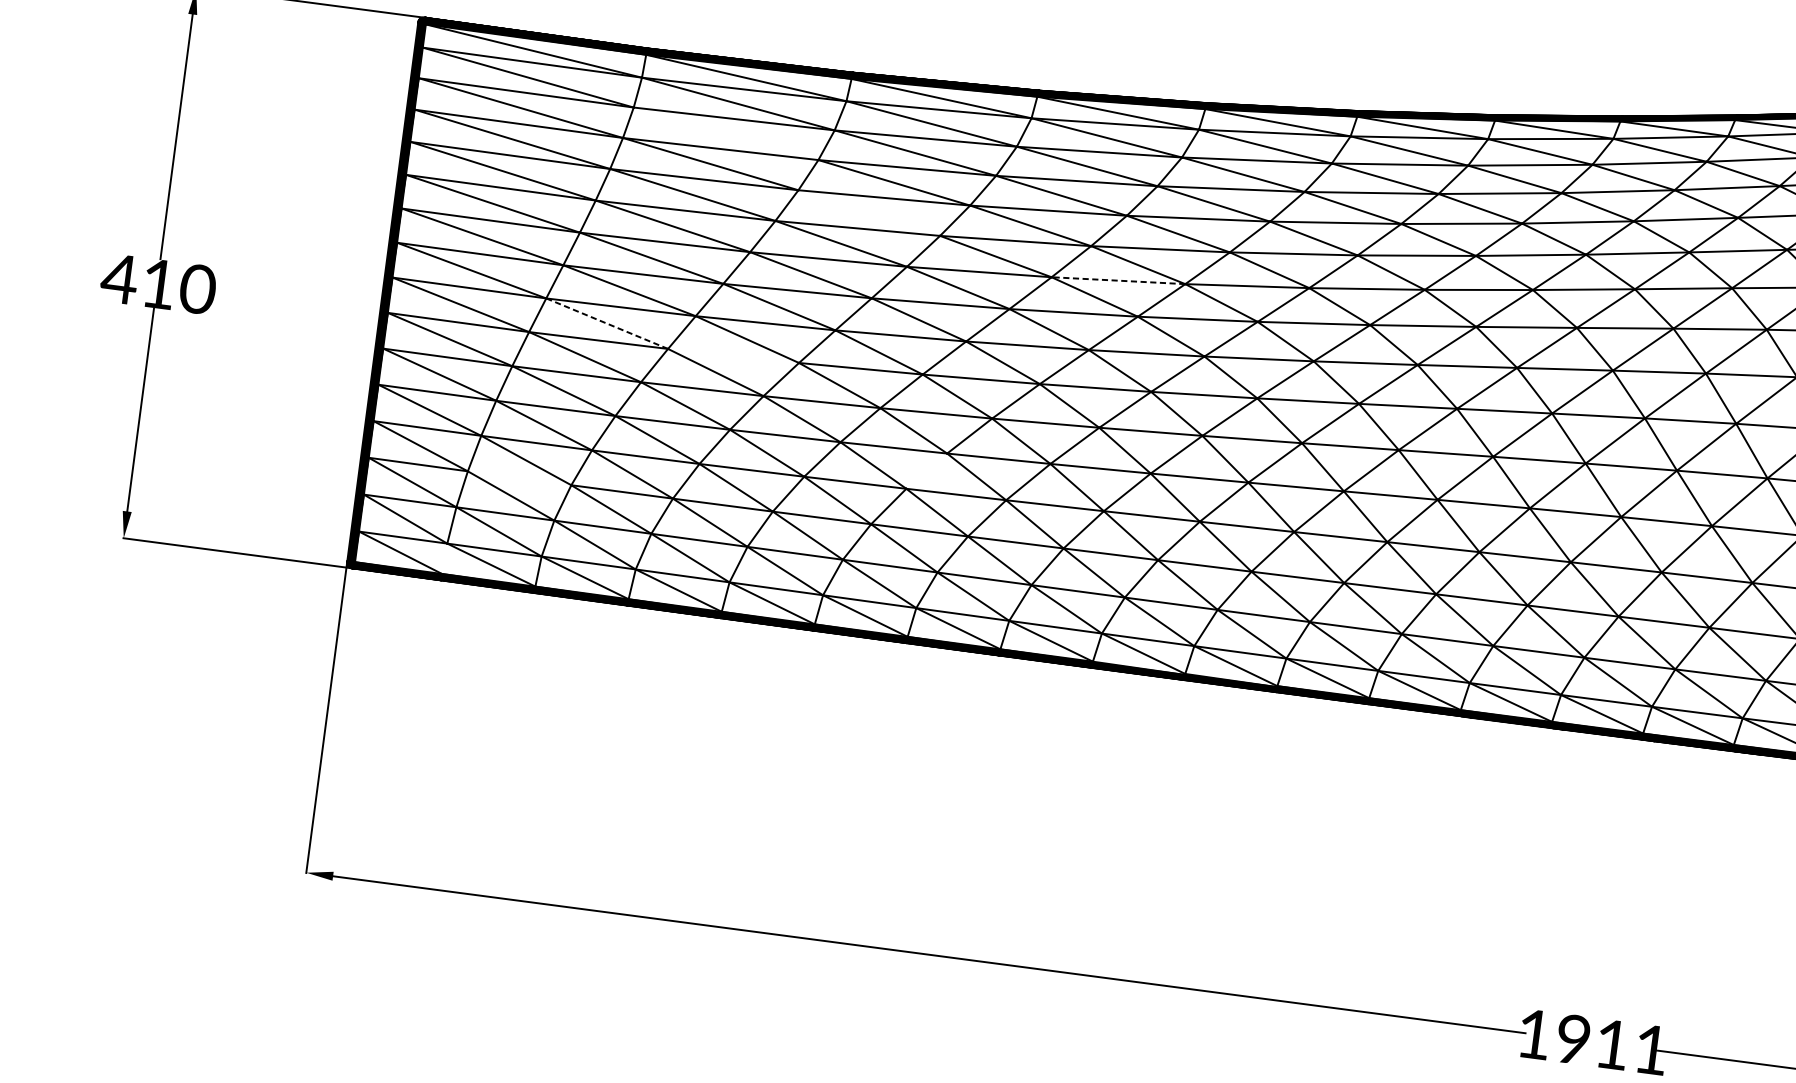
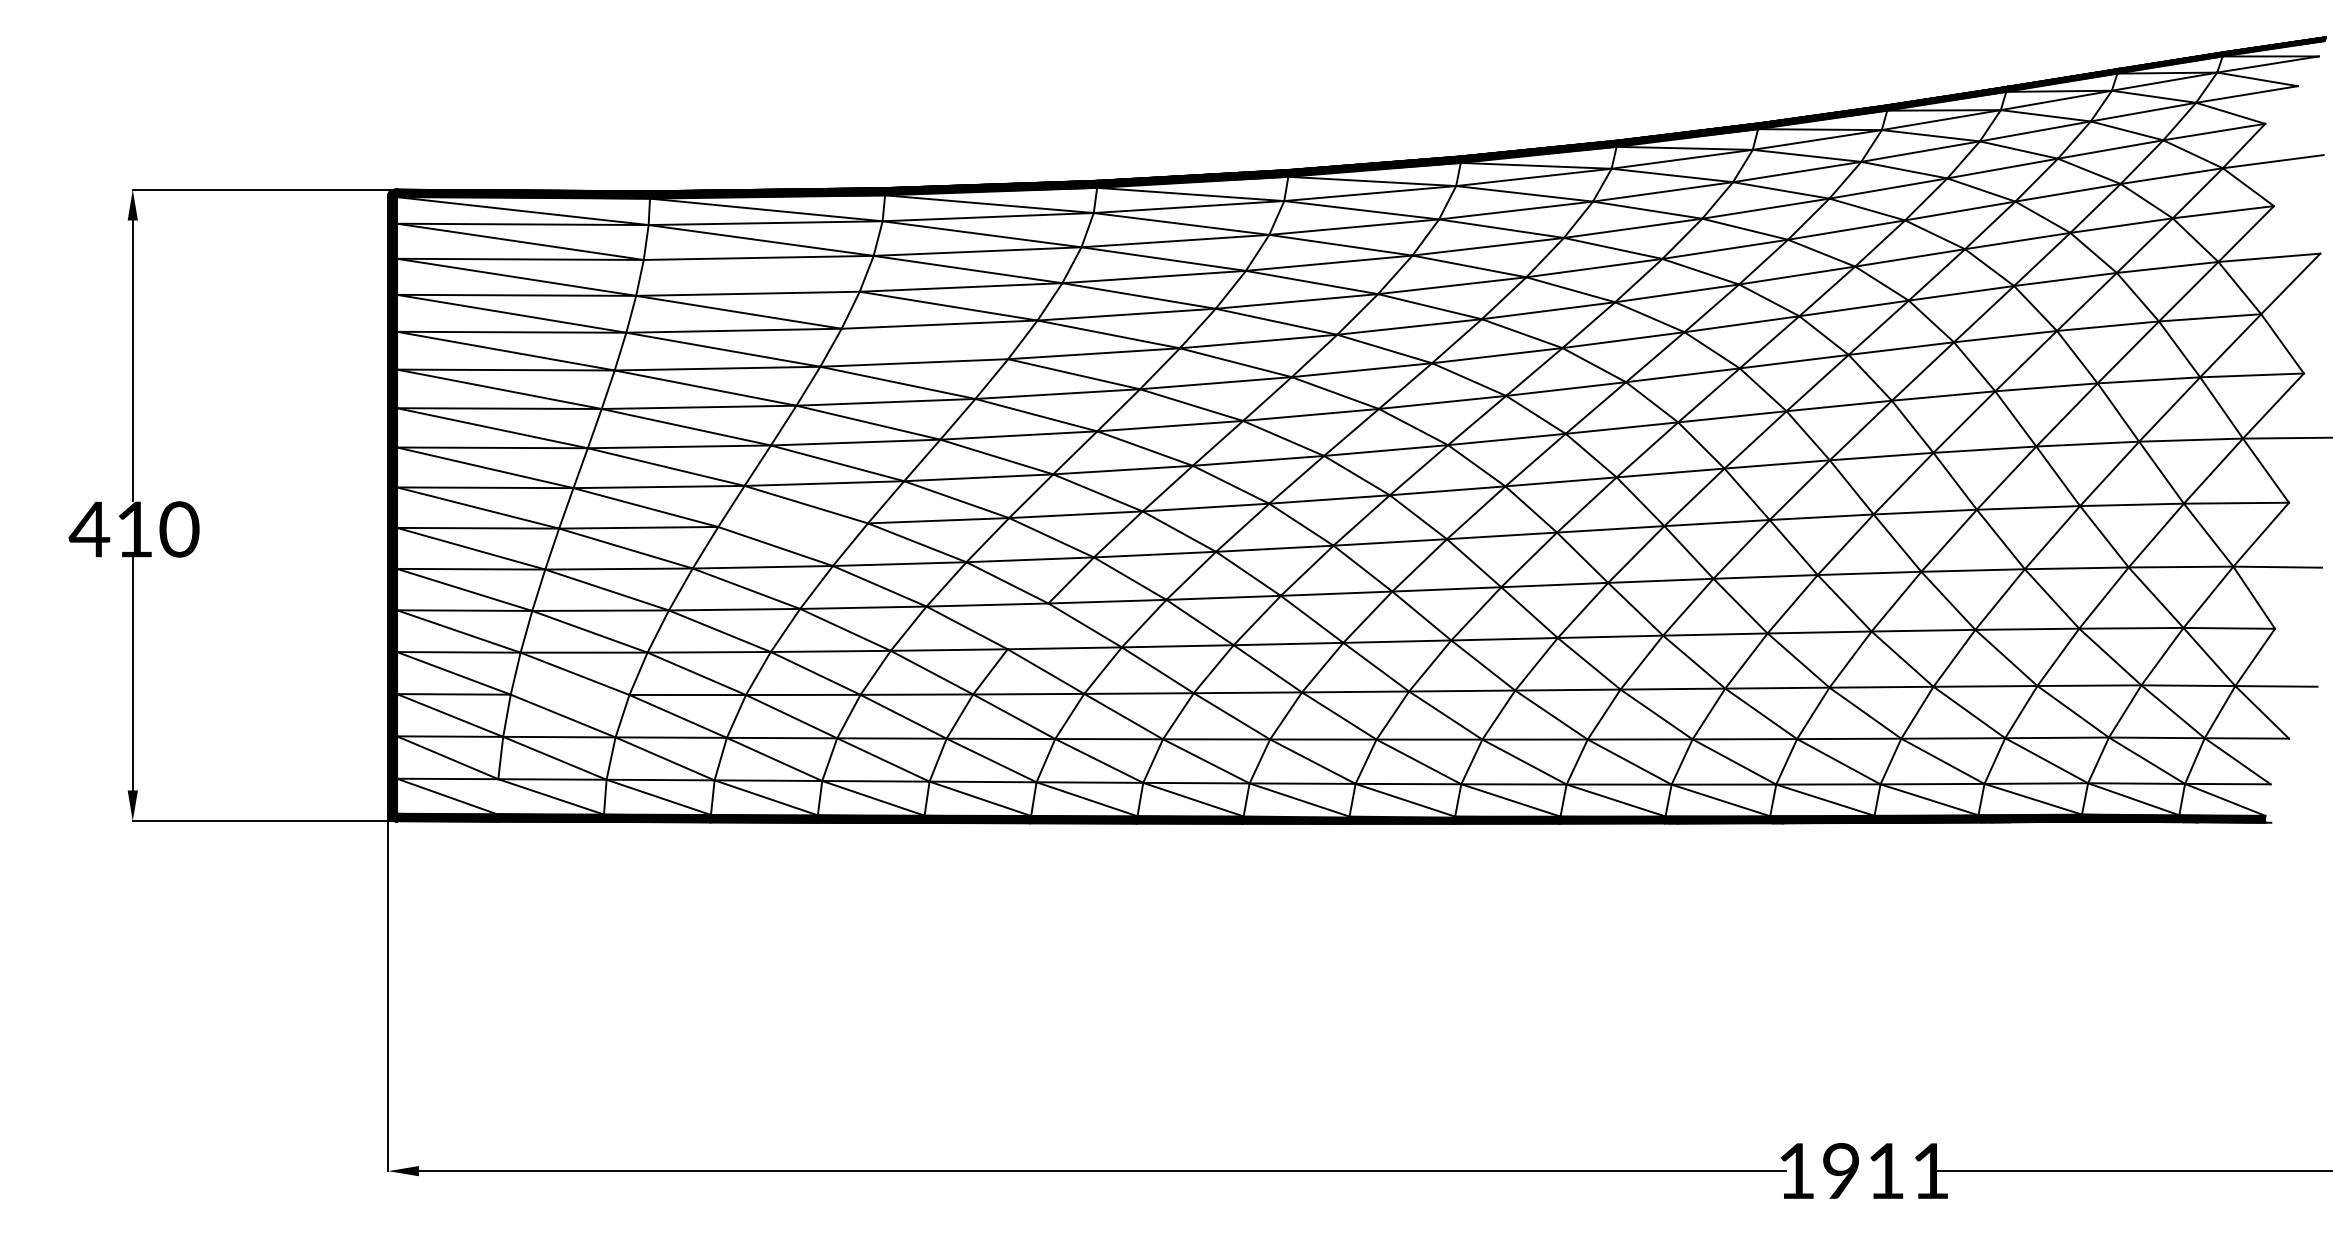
line: (1118, 280) -> (1215, 383), dashed -> solid
line: (606, 323) -> (645, 507), dashed -> solid

